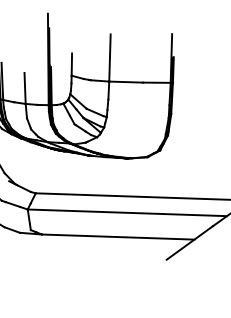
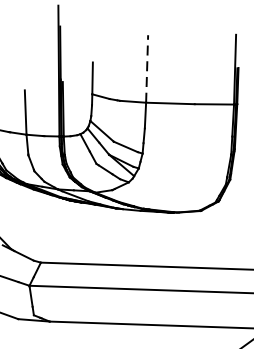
line: (109, 58) -> (146, 69), solid -> dashed

